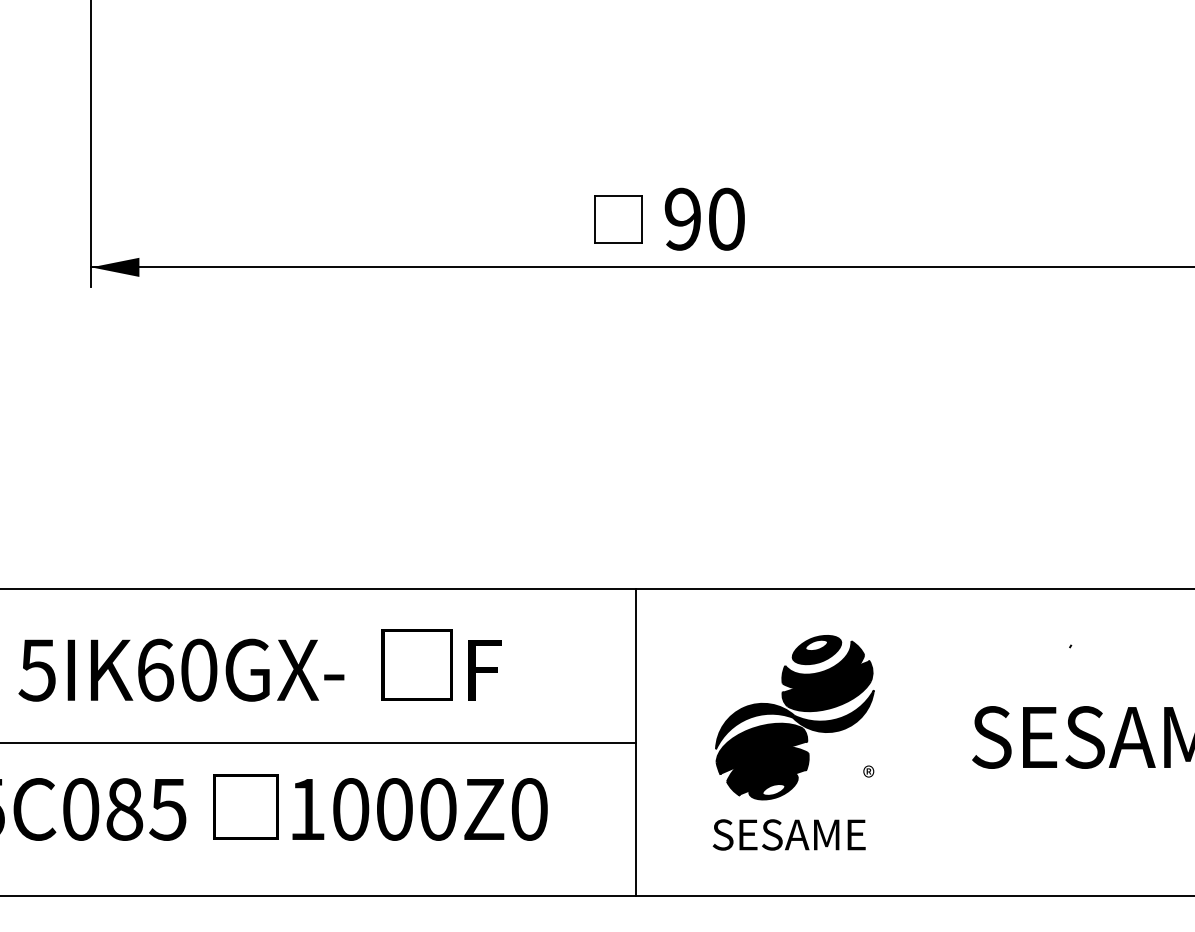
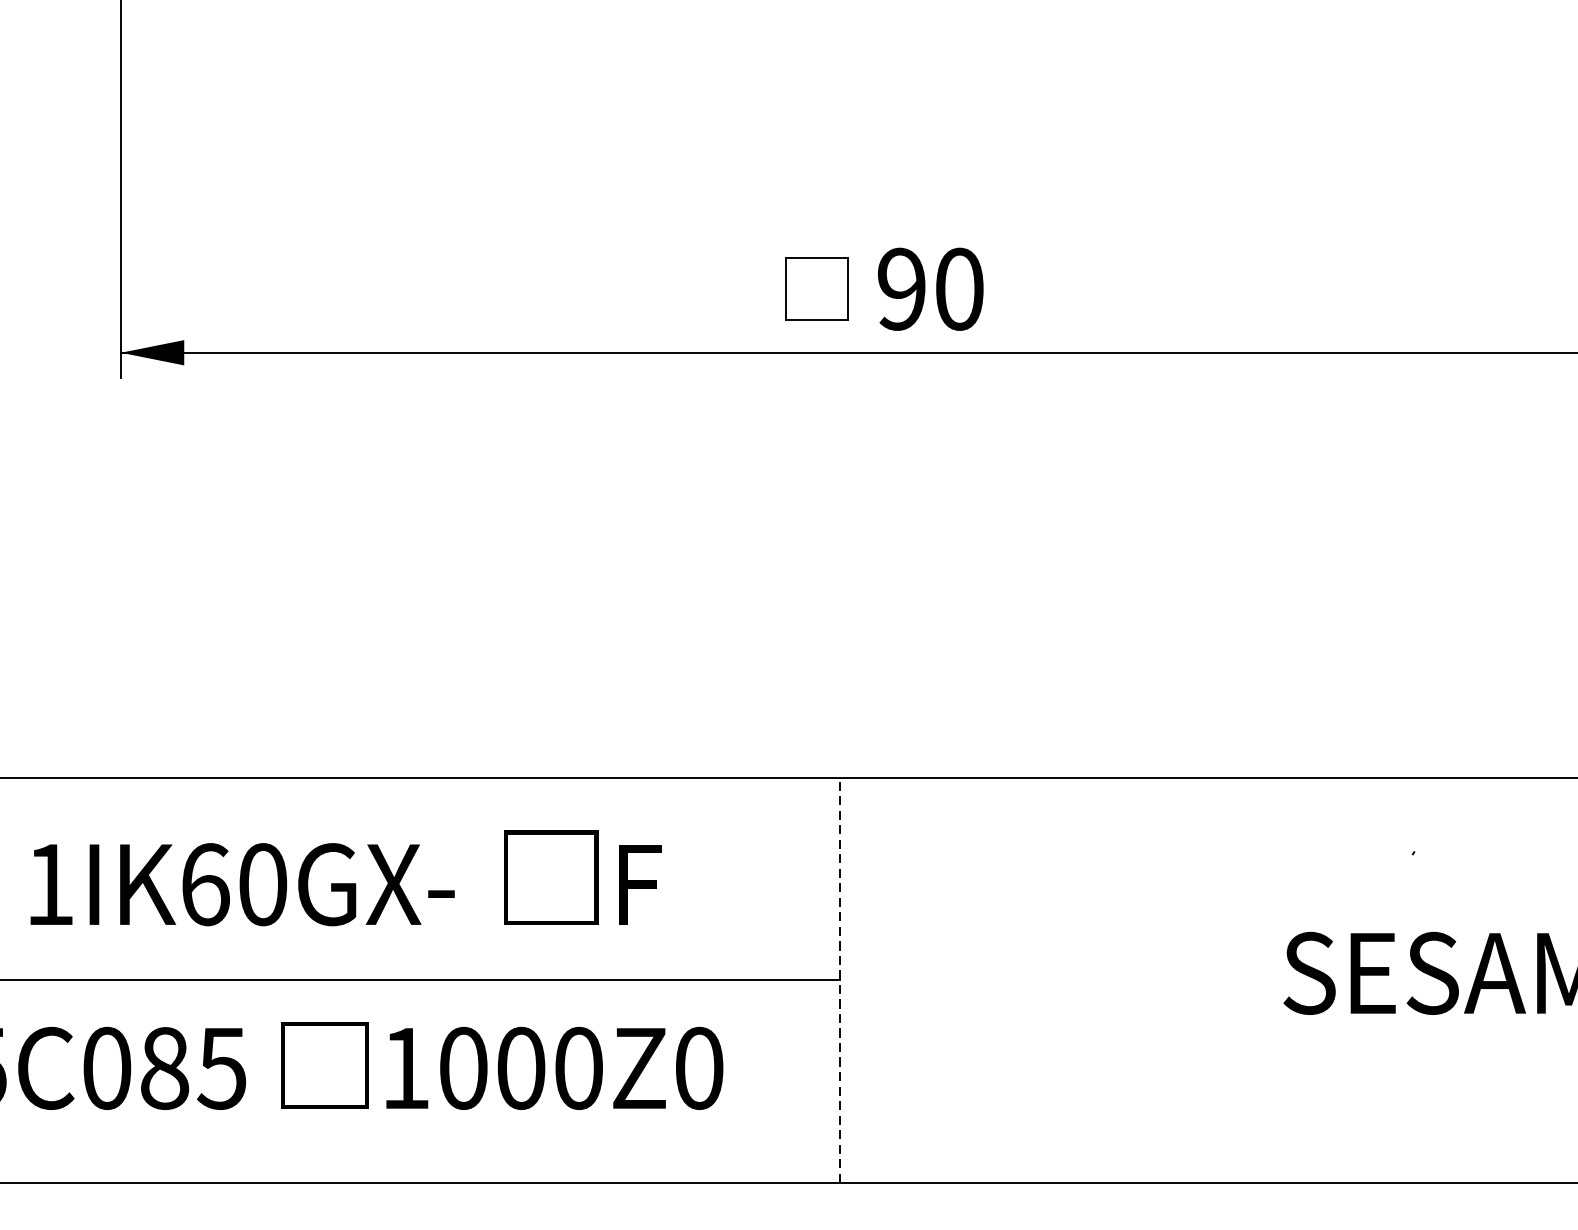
text: (36, 670) -> (48, 884), 5IK60GX- -> 1IK60GX-
line: (636, 742) -> (840, 980), solid -> dashed
part: (793, 742) -> (1047, 980), removed

